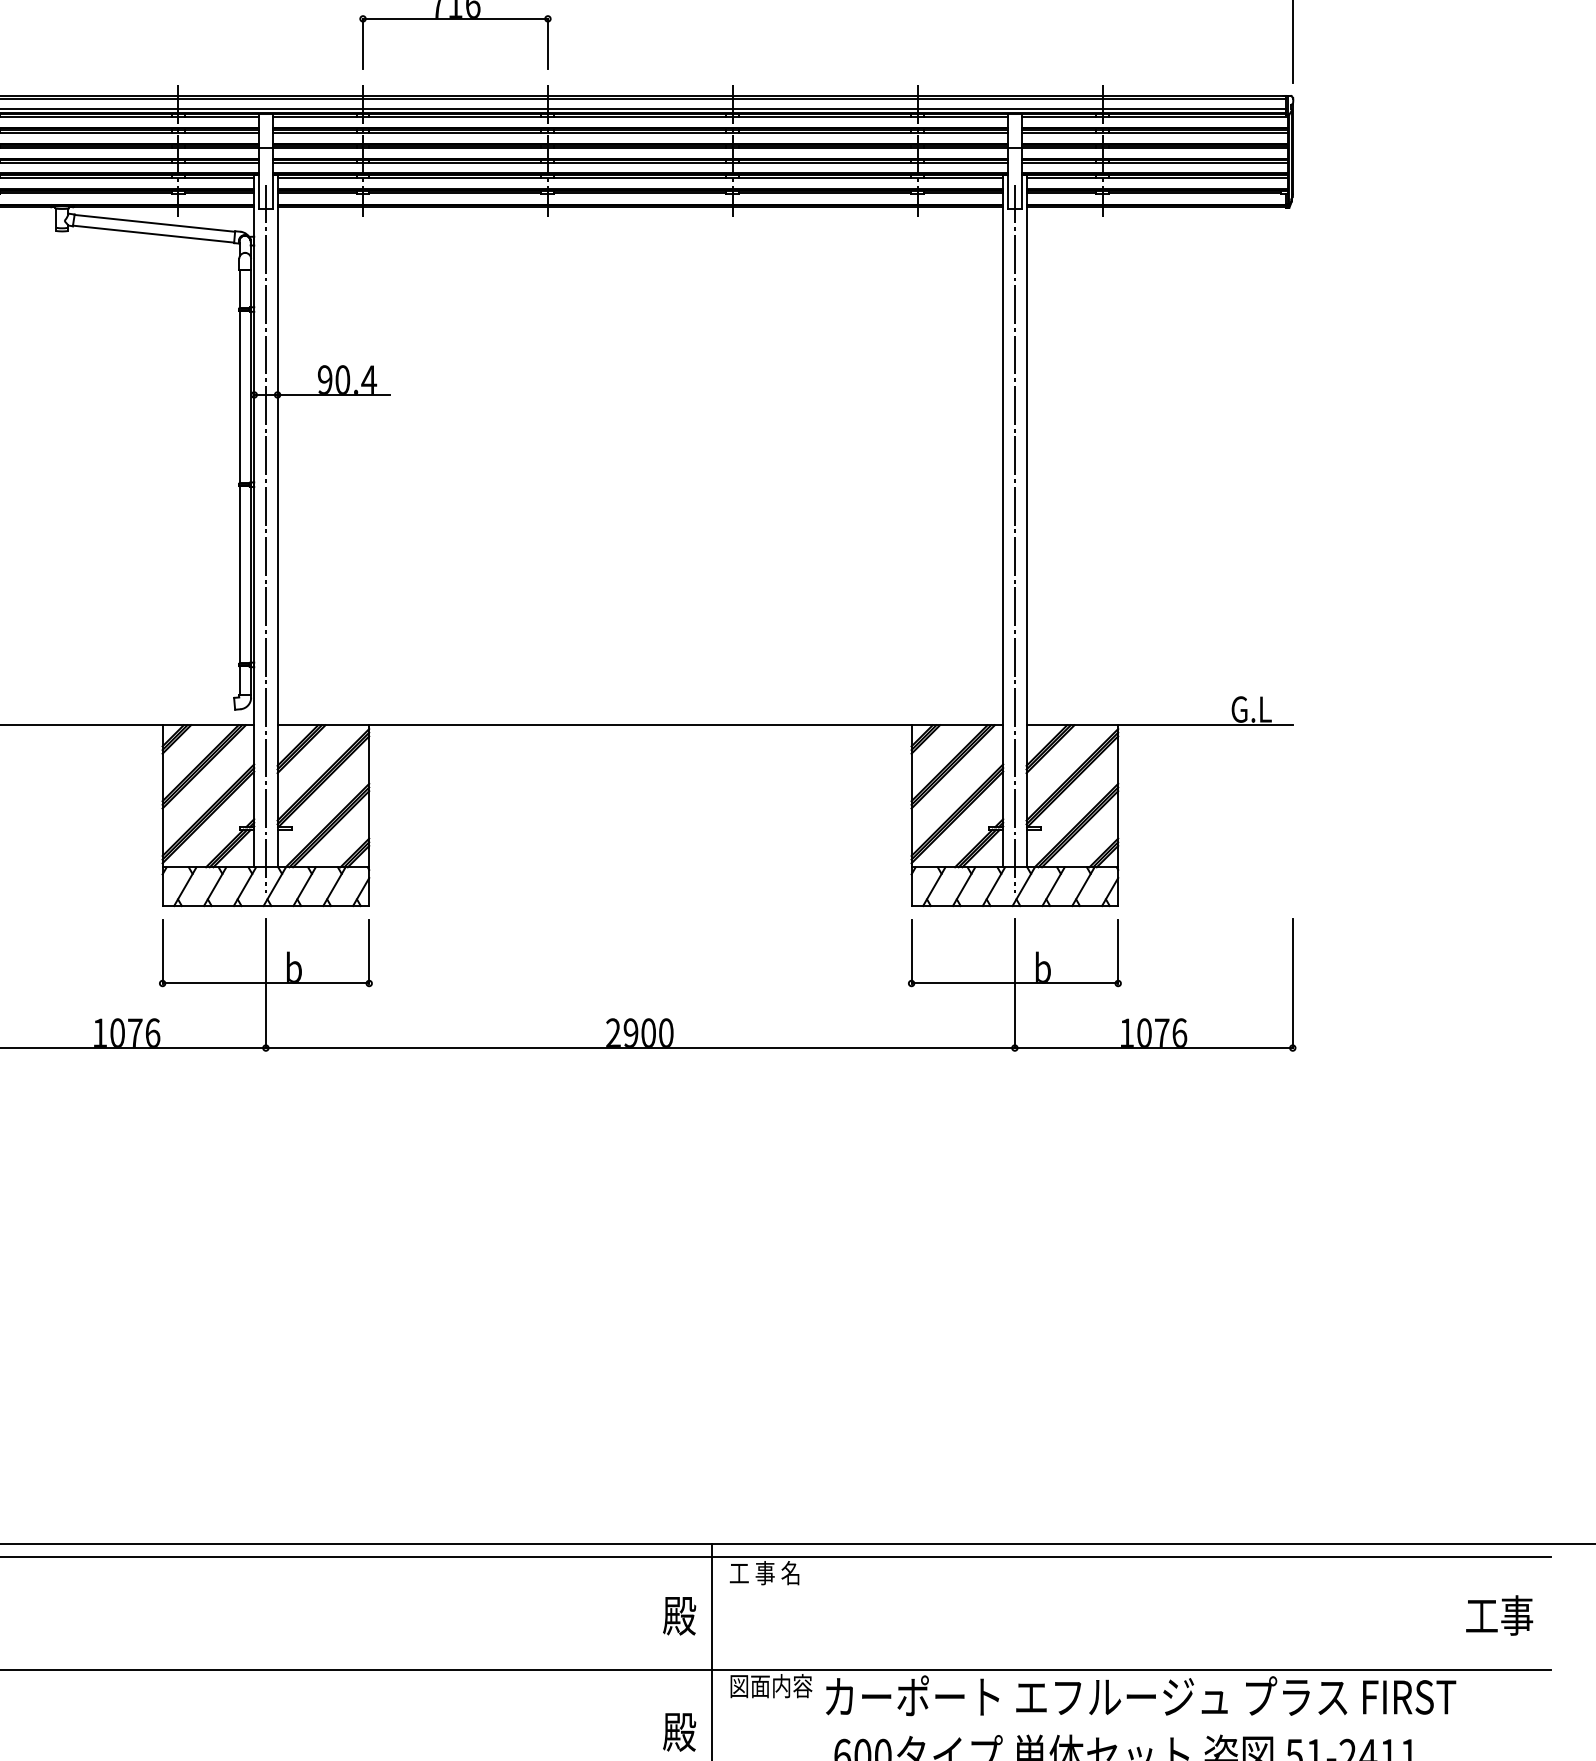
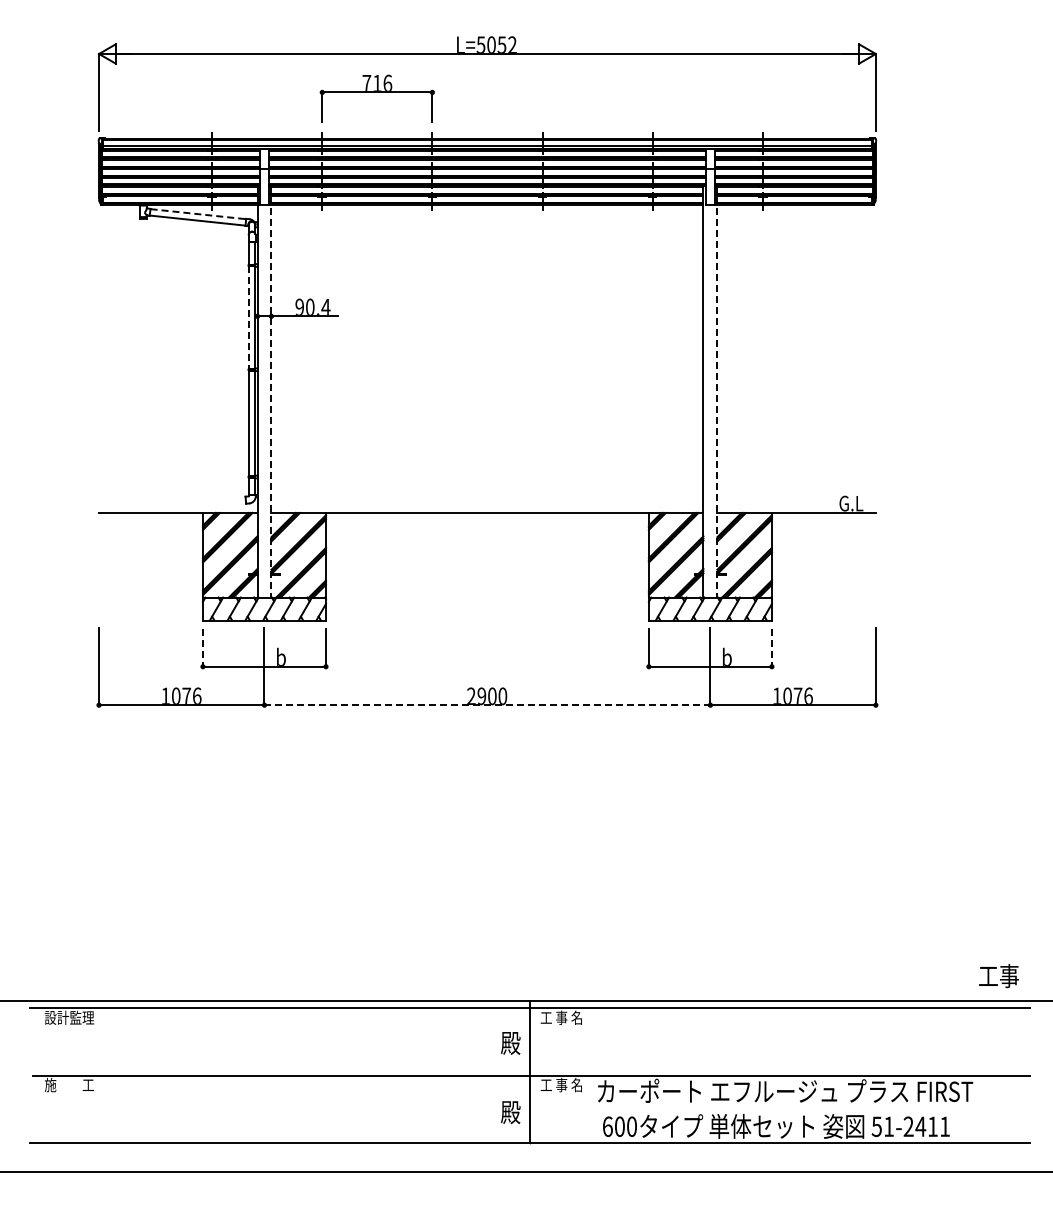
line: (155, 223) -> (198, 214), solid -> dashed
line: (239, 398) -> (248, 318), solid -> dashed
line: (277, 521) -> (271, 391), solid -> dashed
line: (1026, 521) -> (717, 391), solid -> dashed
line: (265, 537) -> (264, 401), removed
line: (1015, 537) -> (710, 401), removed
line: (161, 952) -> (202, 648), solid -> dashed
line: (1117, 952) -> (771, 648), solid -> dashed
line: (640, 1048) -> (487, 705), solid -> dashed
text: (1498, 1616) -> (998, 976), moved
text: (769, 1685) -> (564, 1084), 図面内容 -> 工 事 名

